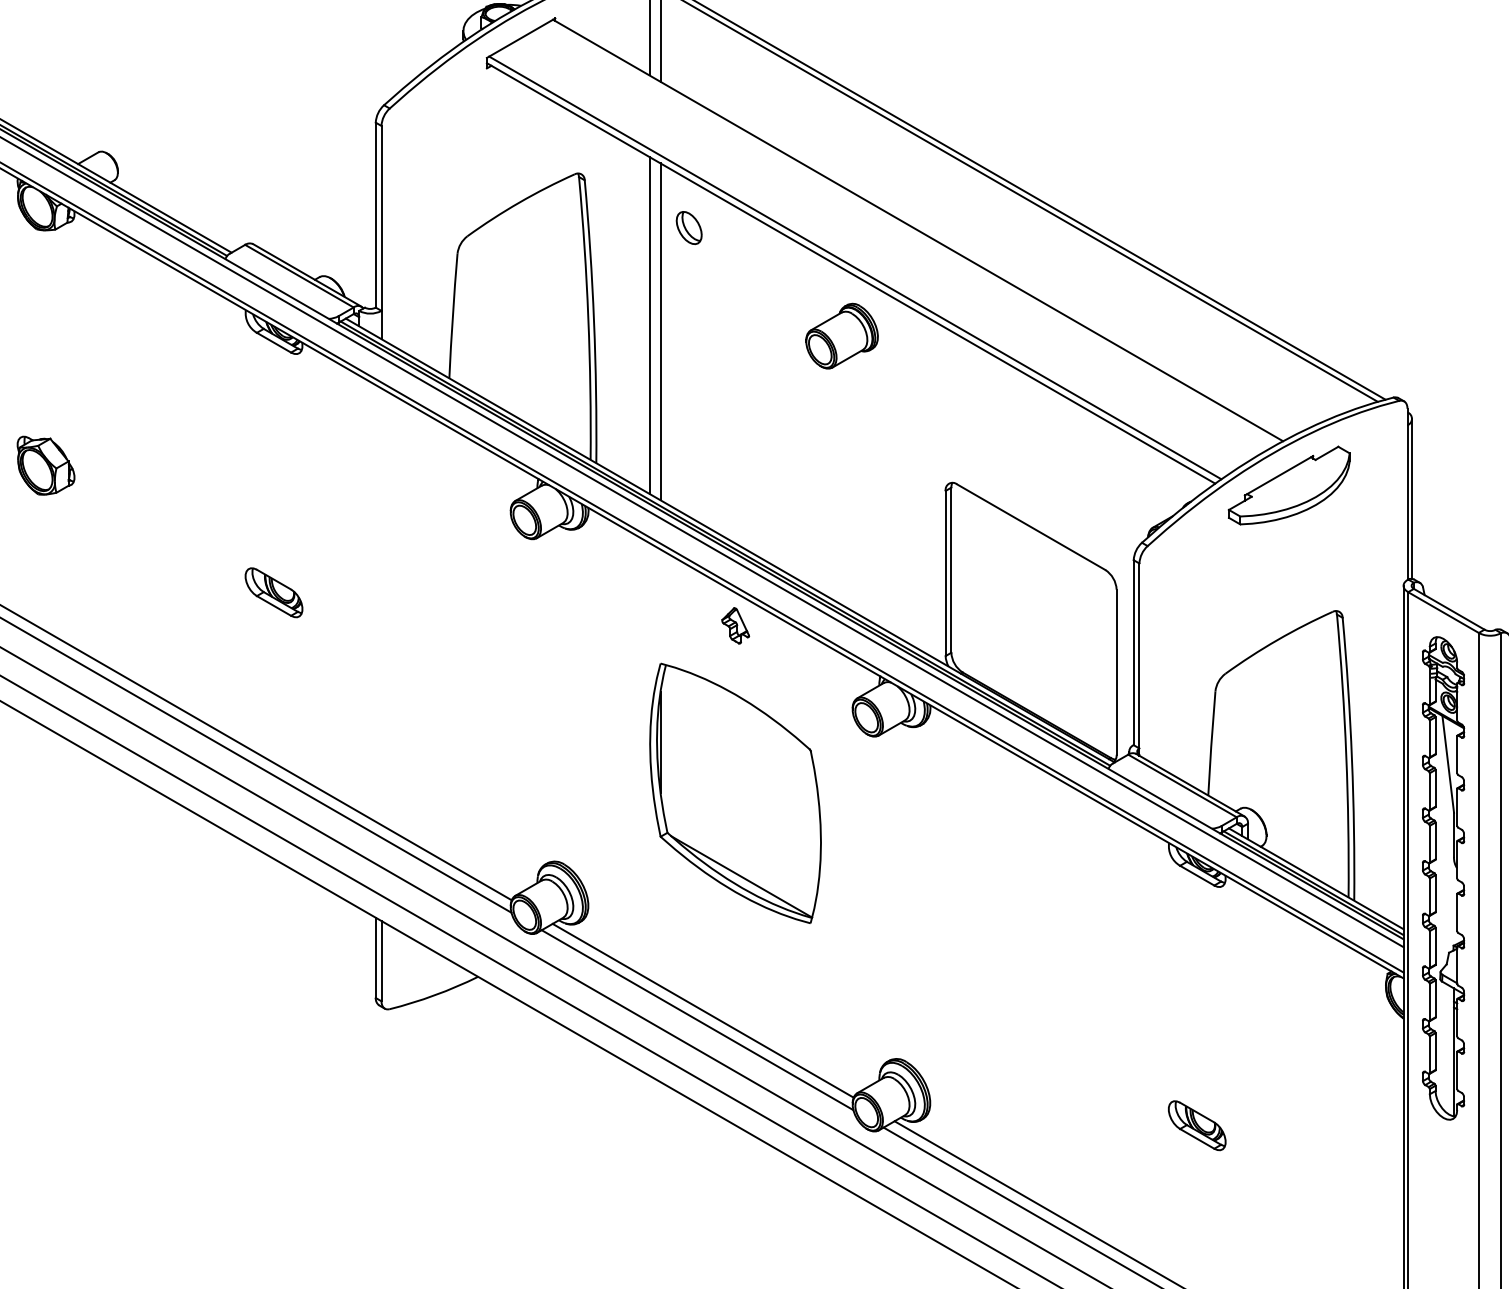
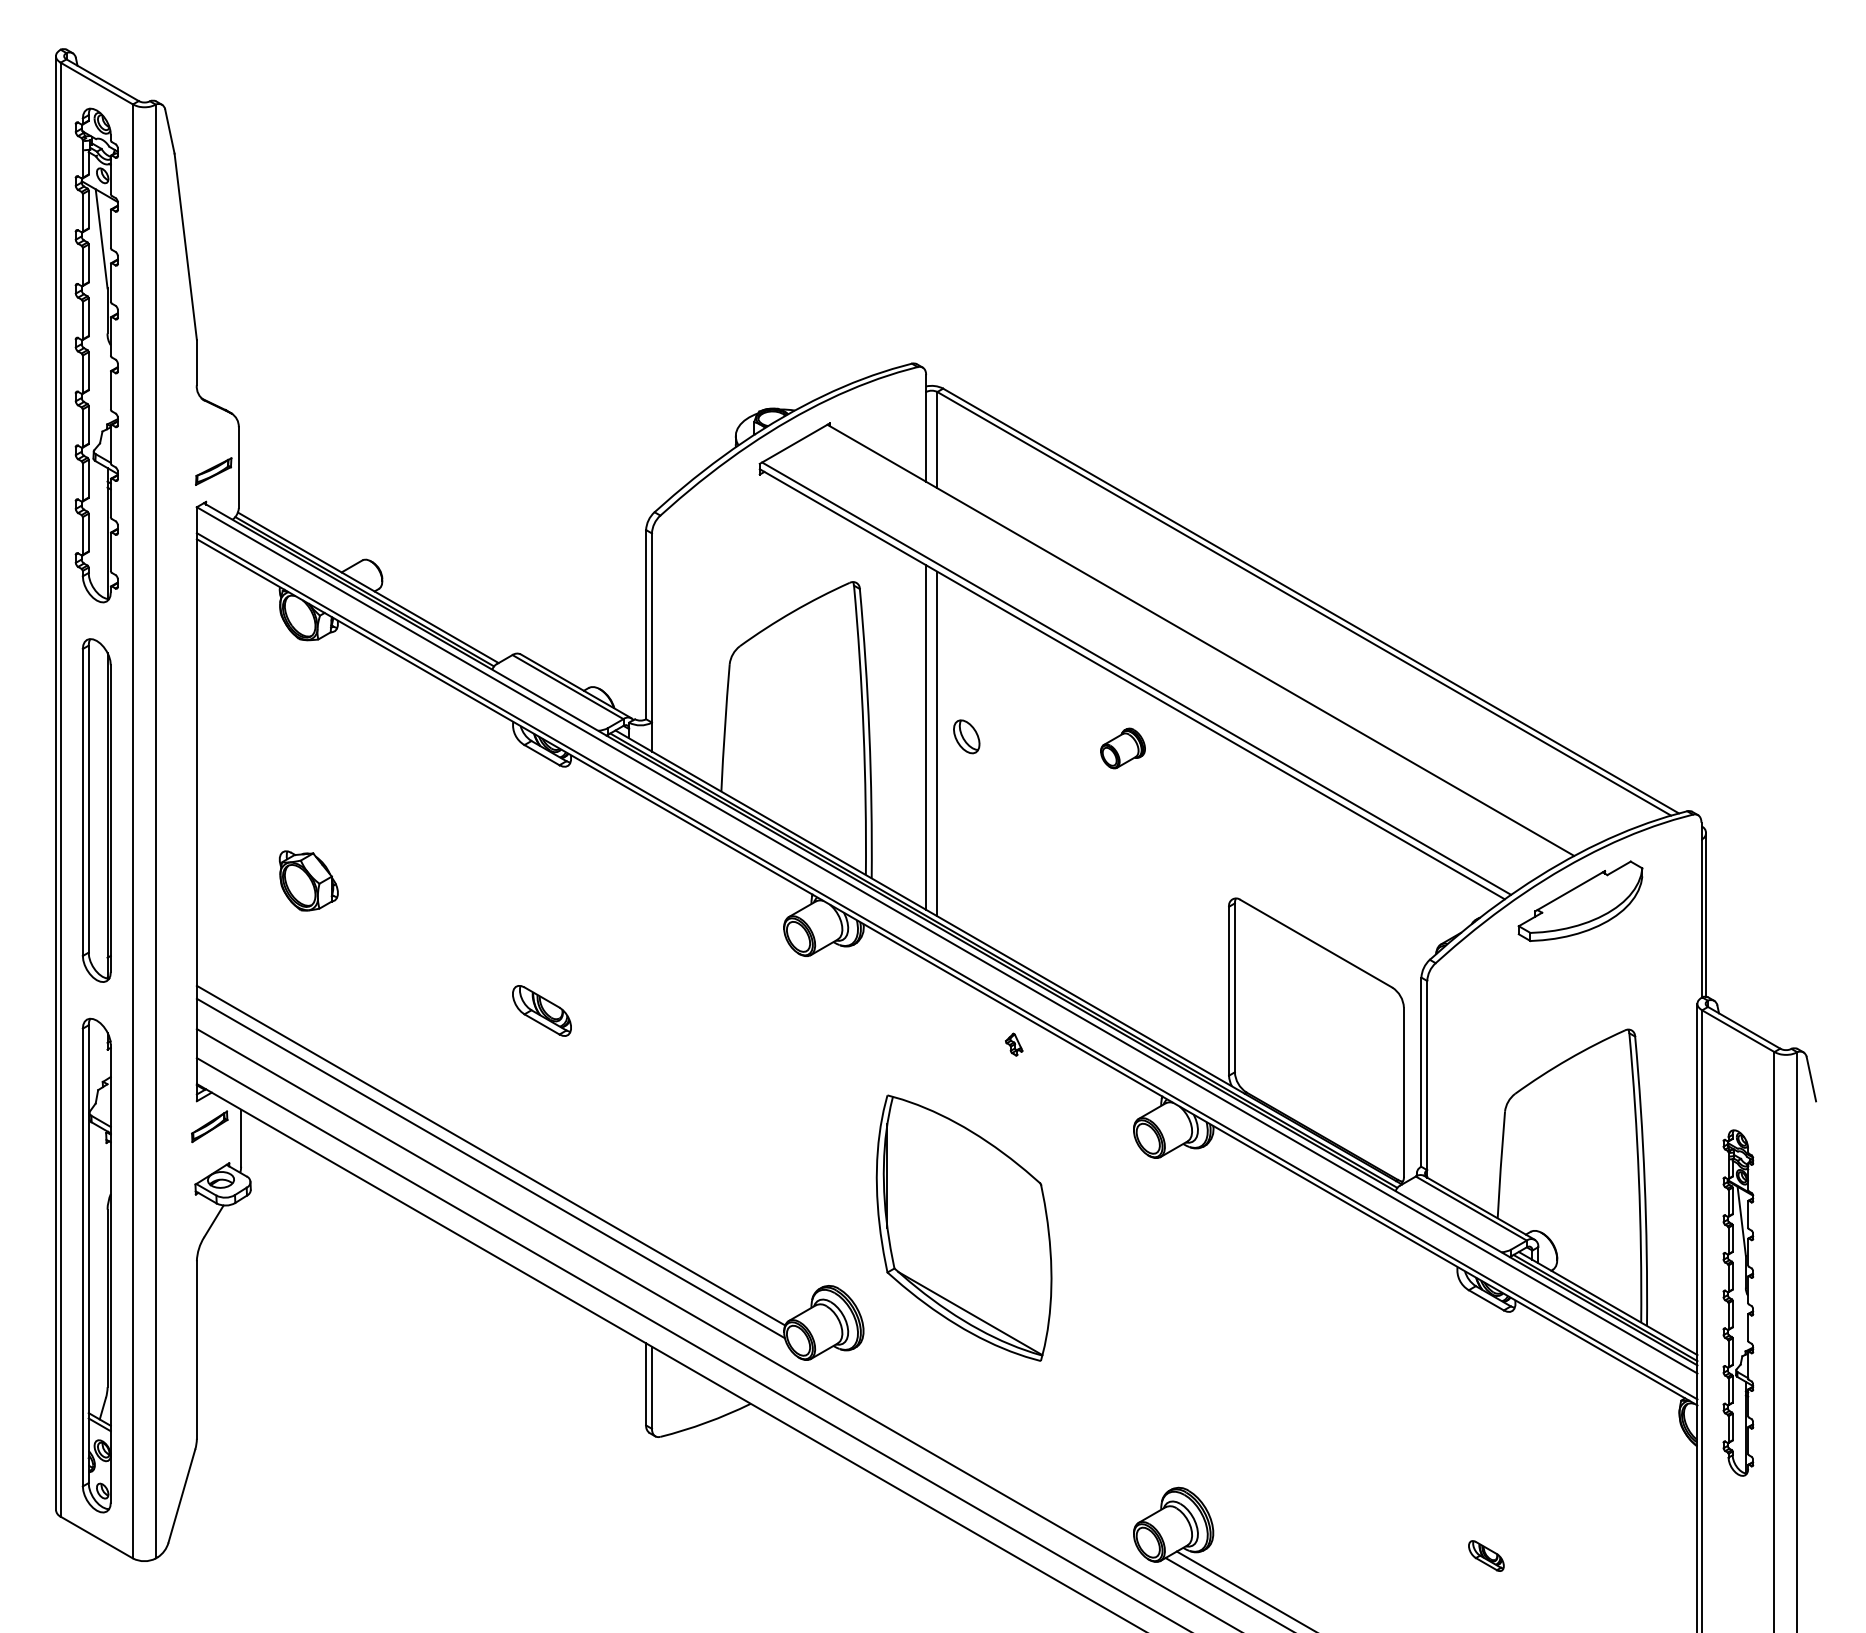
part: (688, 227) -> (966, 736), moved
part: (841, 336) -> (1122, 748), size x0.6
part: (734, 625) -> (1013, 1044), size x0.6
part: (734, 792) -> (963, 1227), moved
part: (1443, 877) -> (1738, 1302), size x0.7
line: (702, 1010) -> (980, 1438), removed
line: (696, 1020) -> (974, 1448), removed
part: (1197, 1125) -> (1486, 1555), size x0.6

